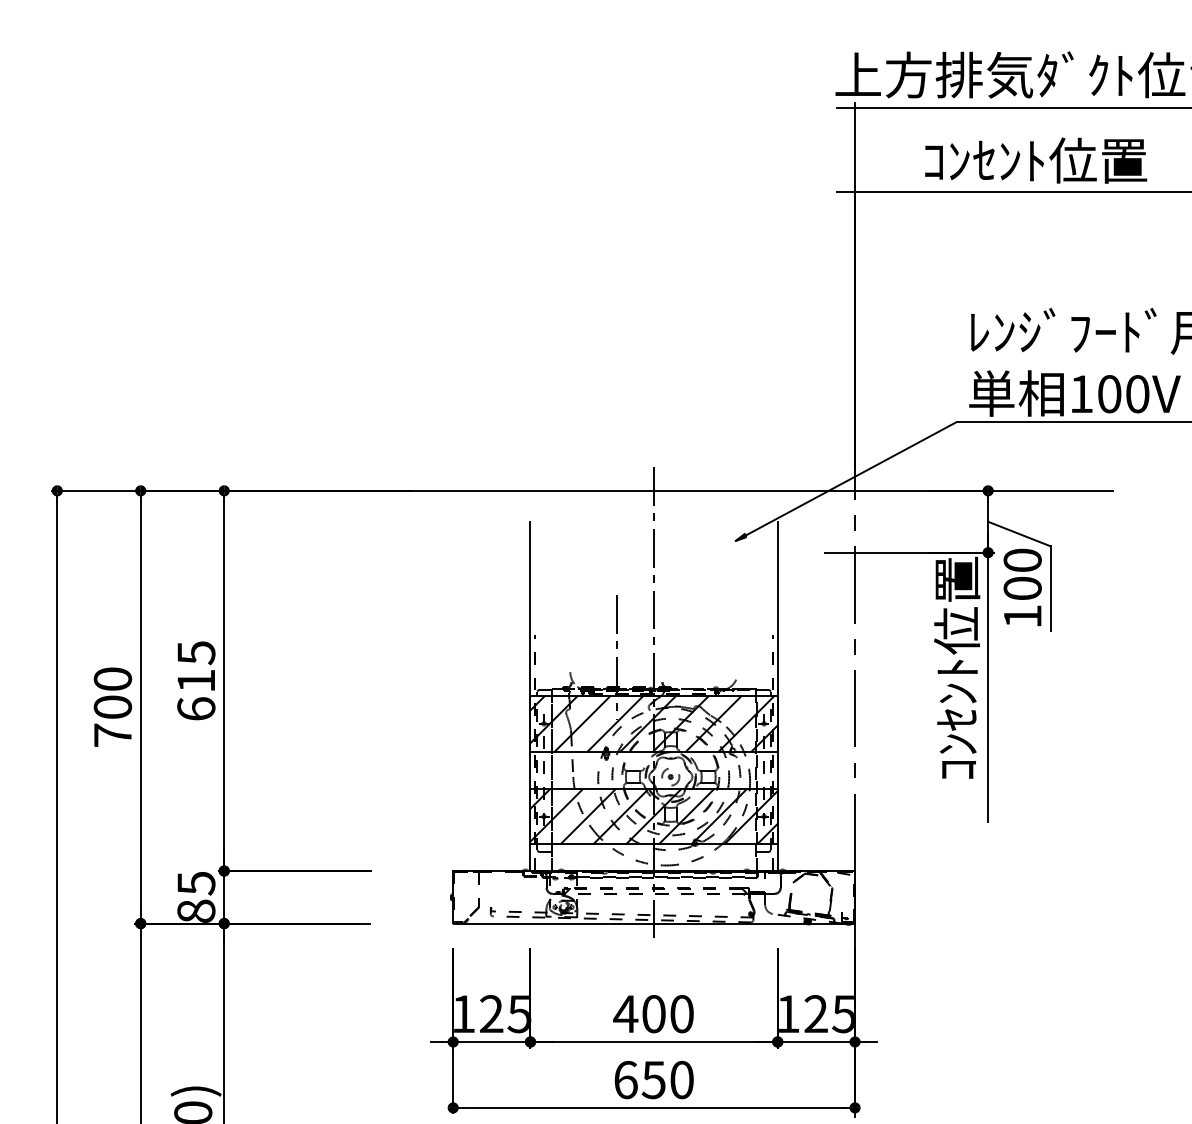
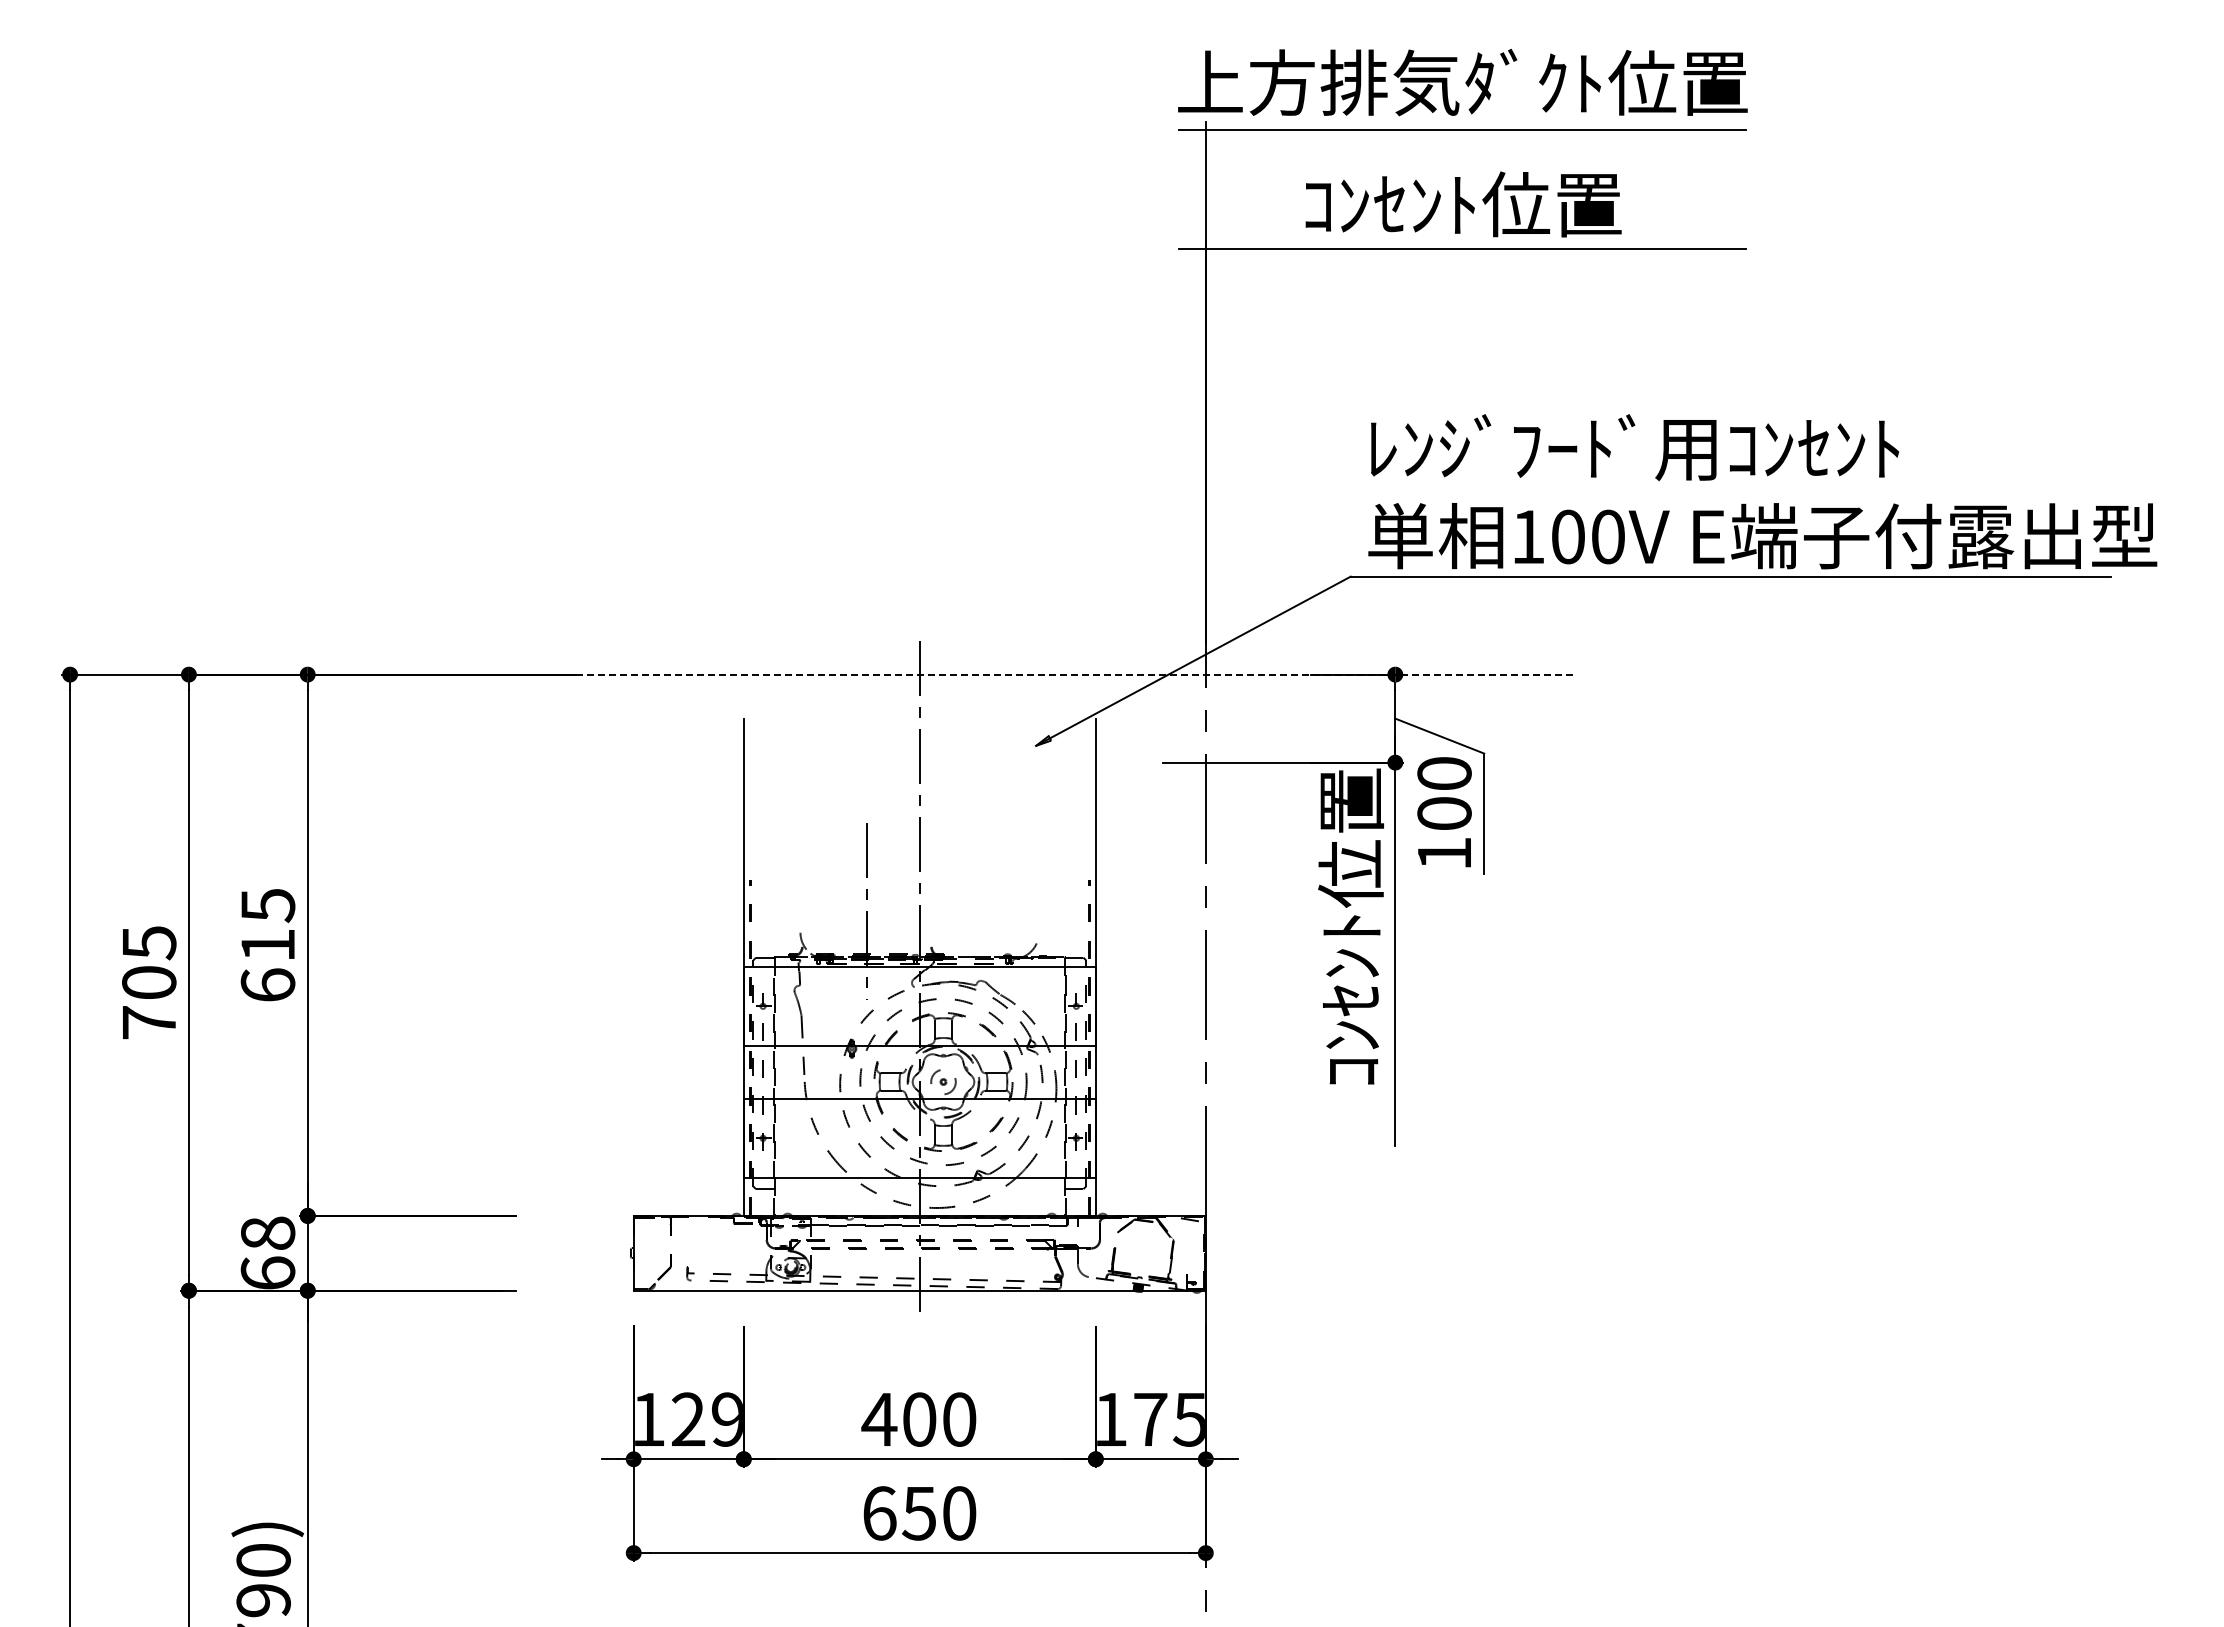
line: (719, 490) -> (1012, 674), solid -> dashed
text: (113, 679) -> (149, 943), 700 -> 705
hatch: (653, 723) -> (919, 1006), removed
hatch: (653, 816) -> (919, 1138), removed
text: (195, 896) -> (267, 1252), 85 -> 68
text: (816, 1013) -> (1150, 1418), 125 -> 175
text: (518, 1014) -> (726, 1419), 125 -> 129

